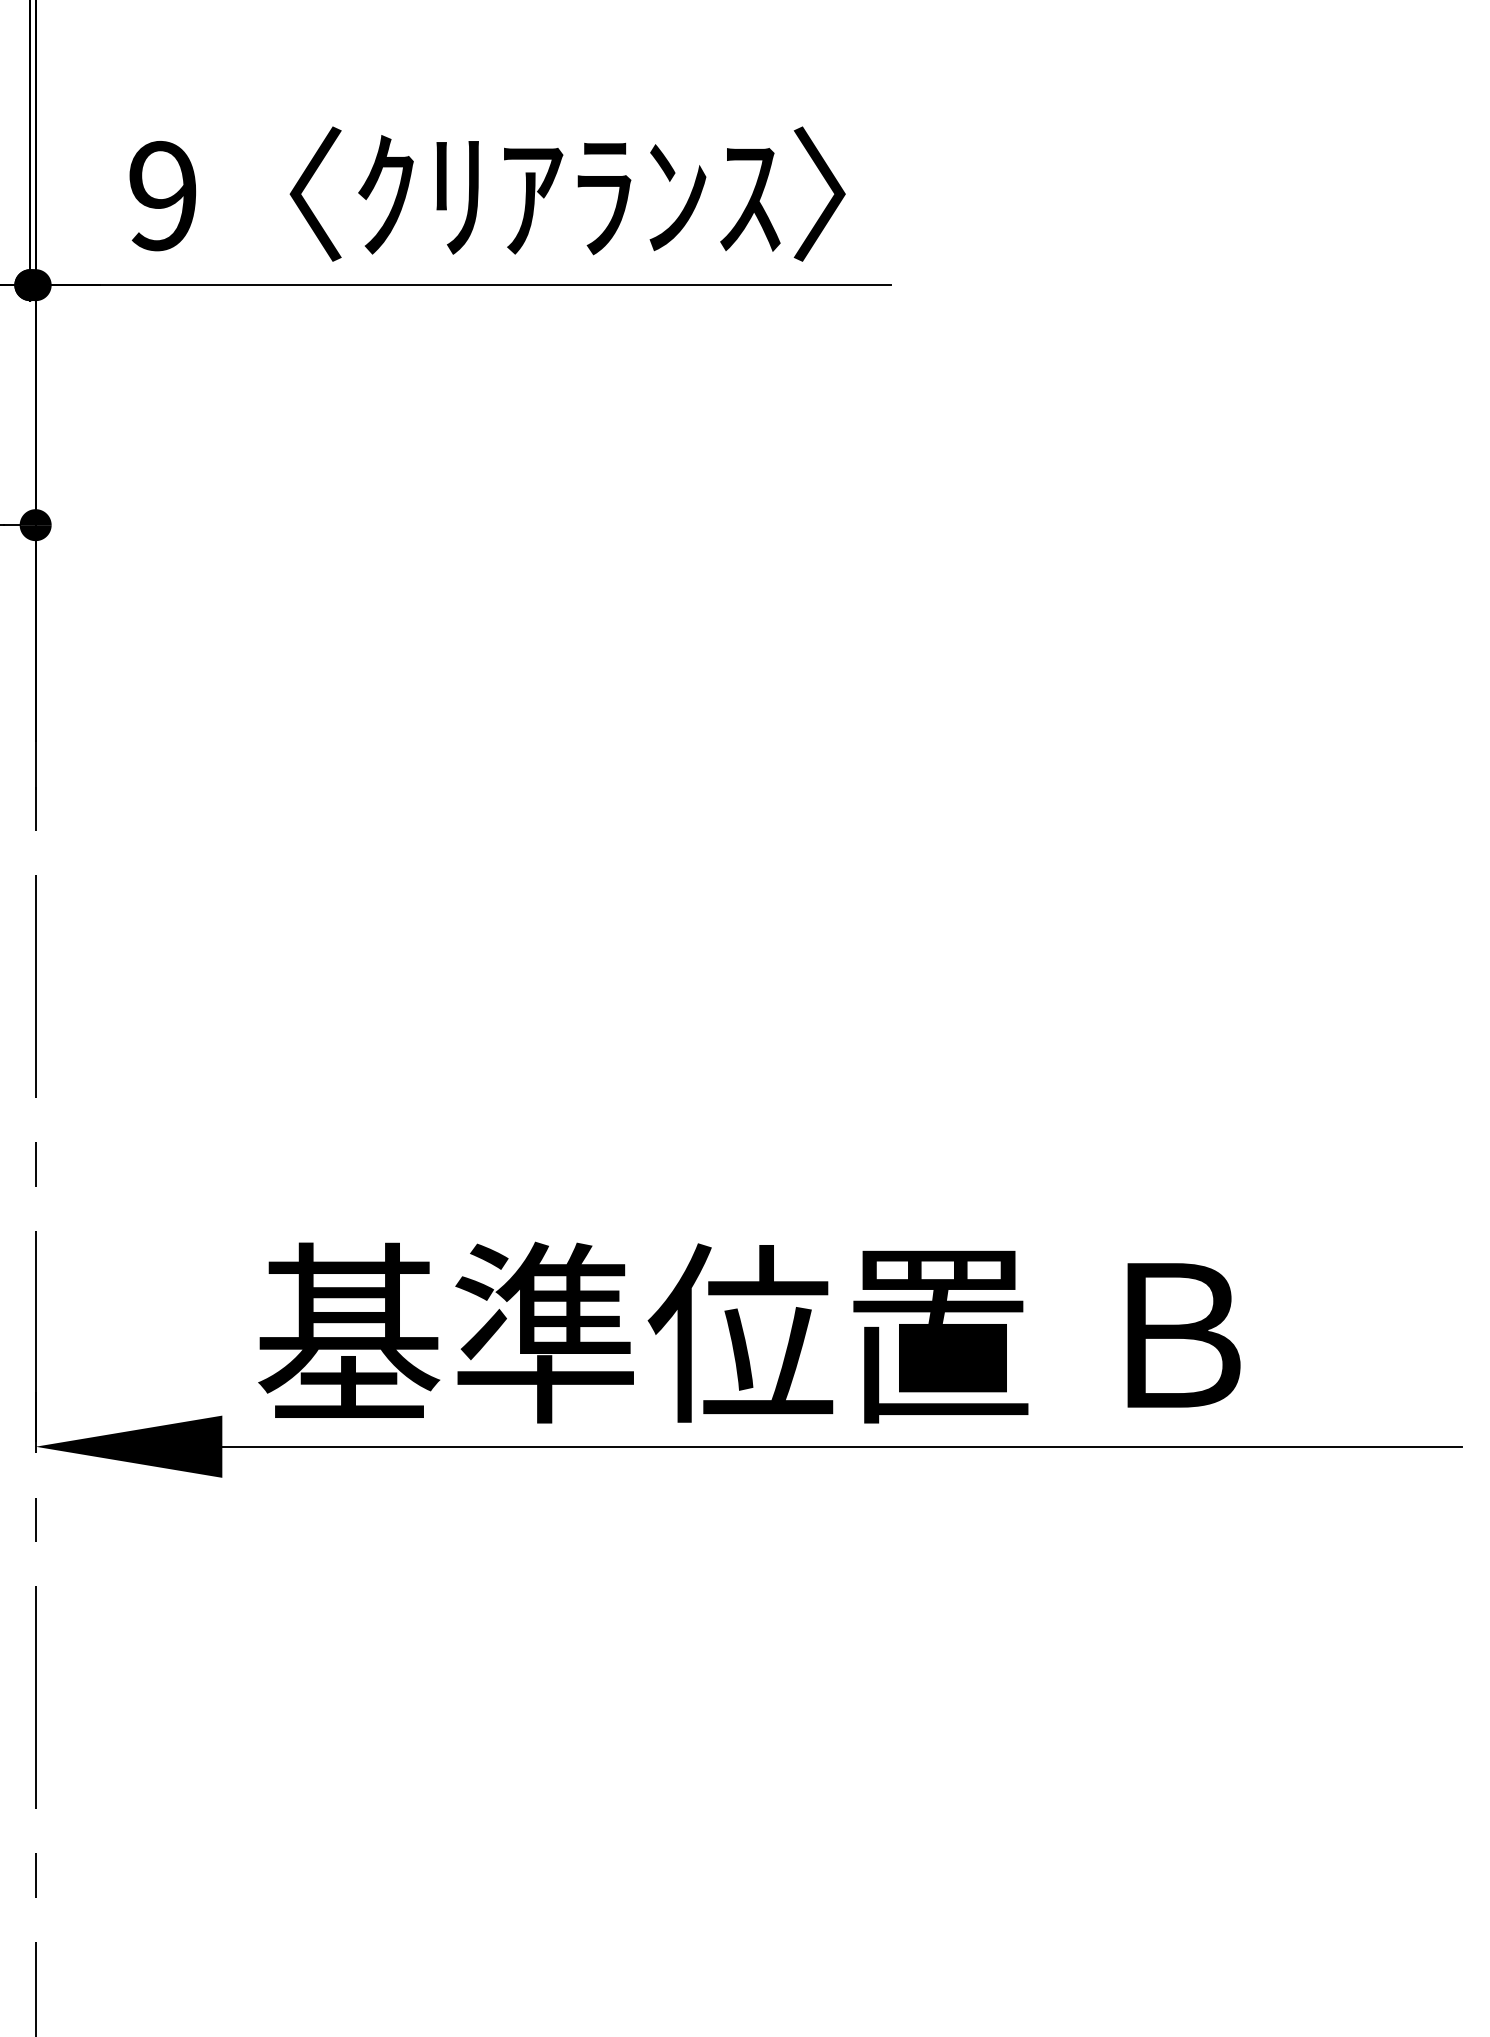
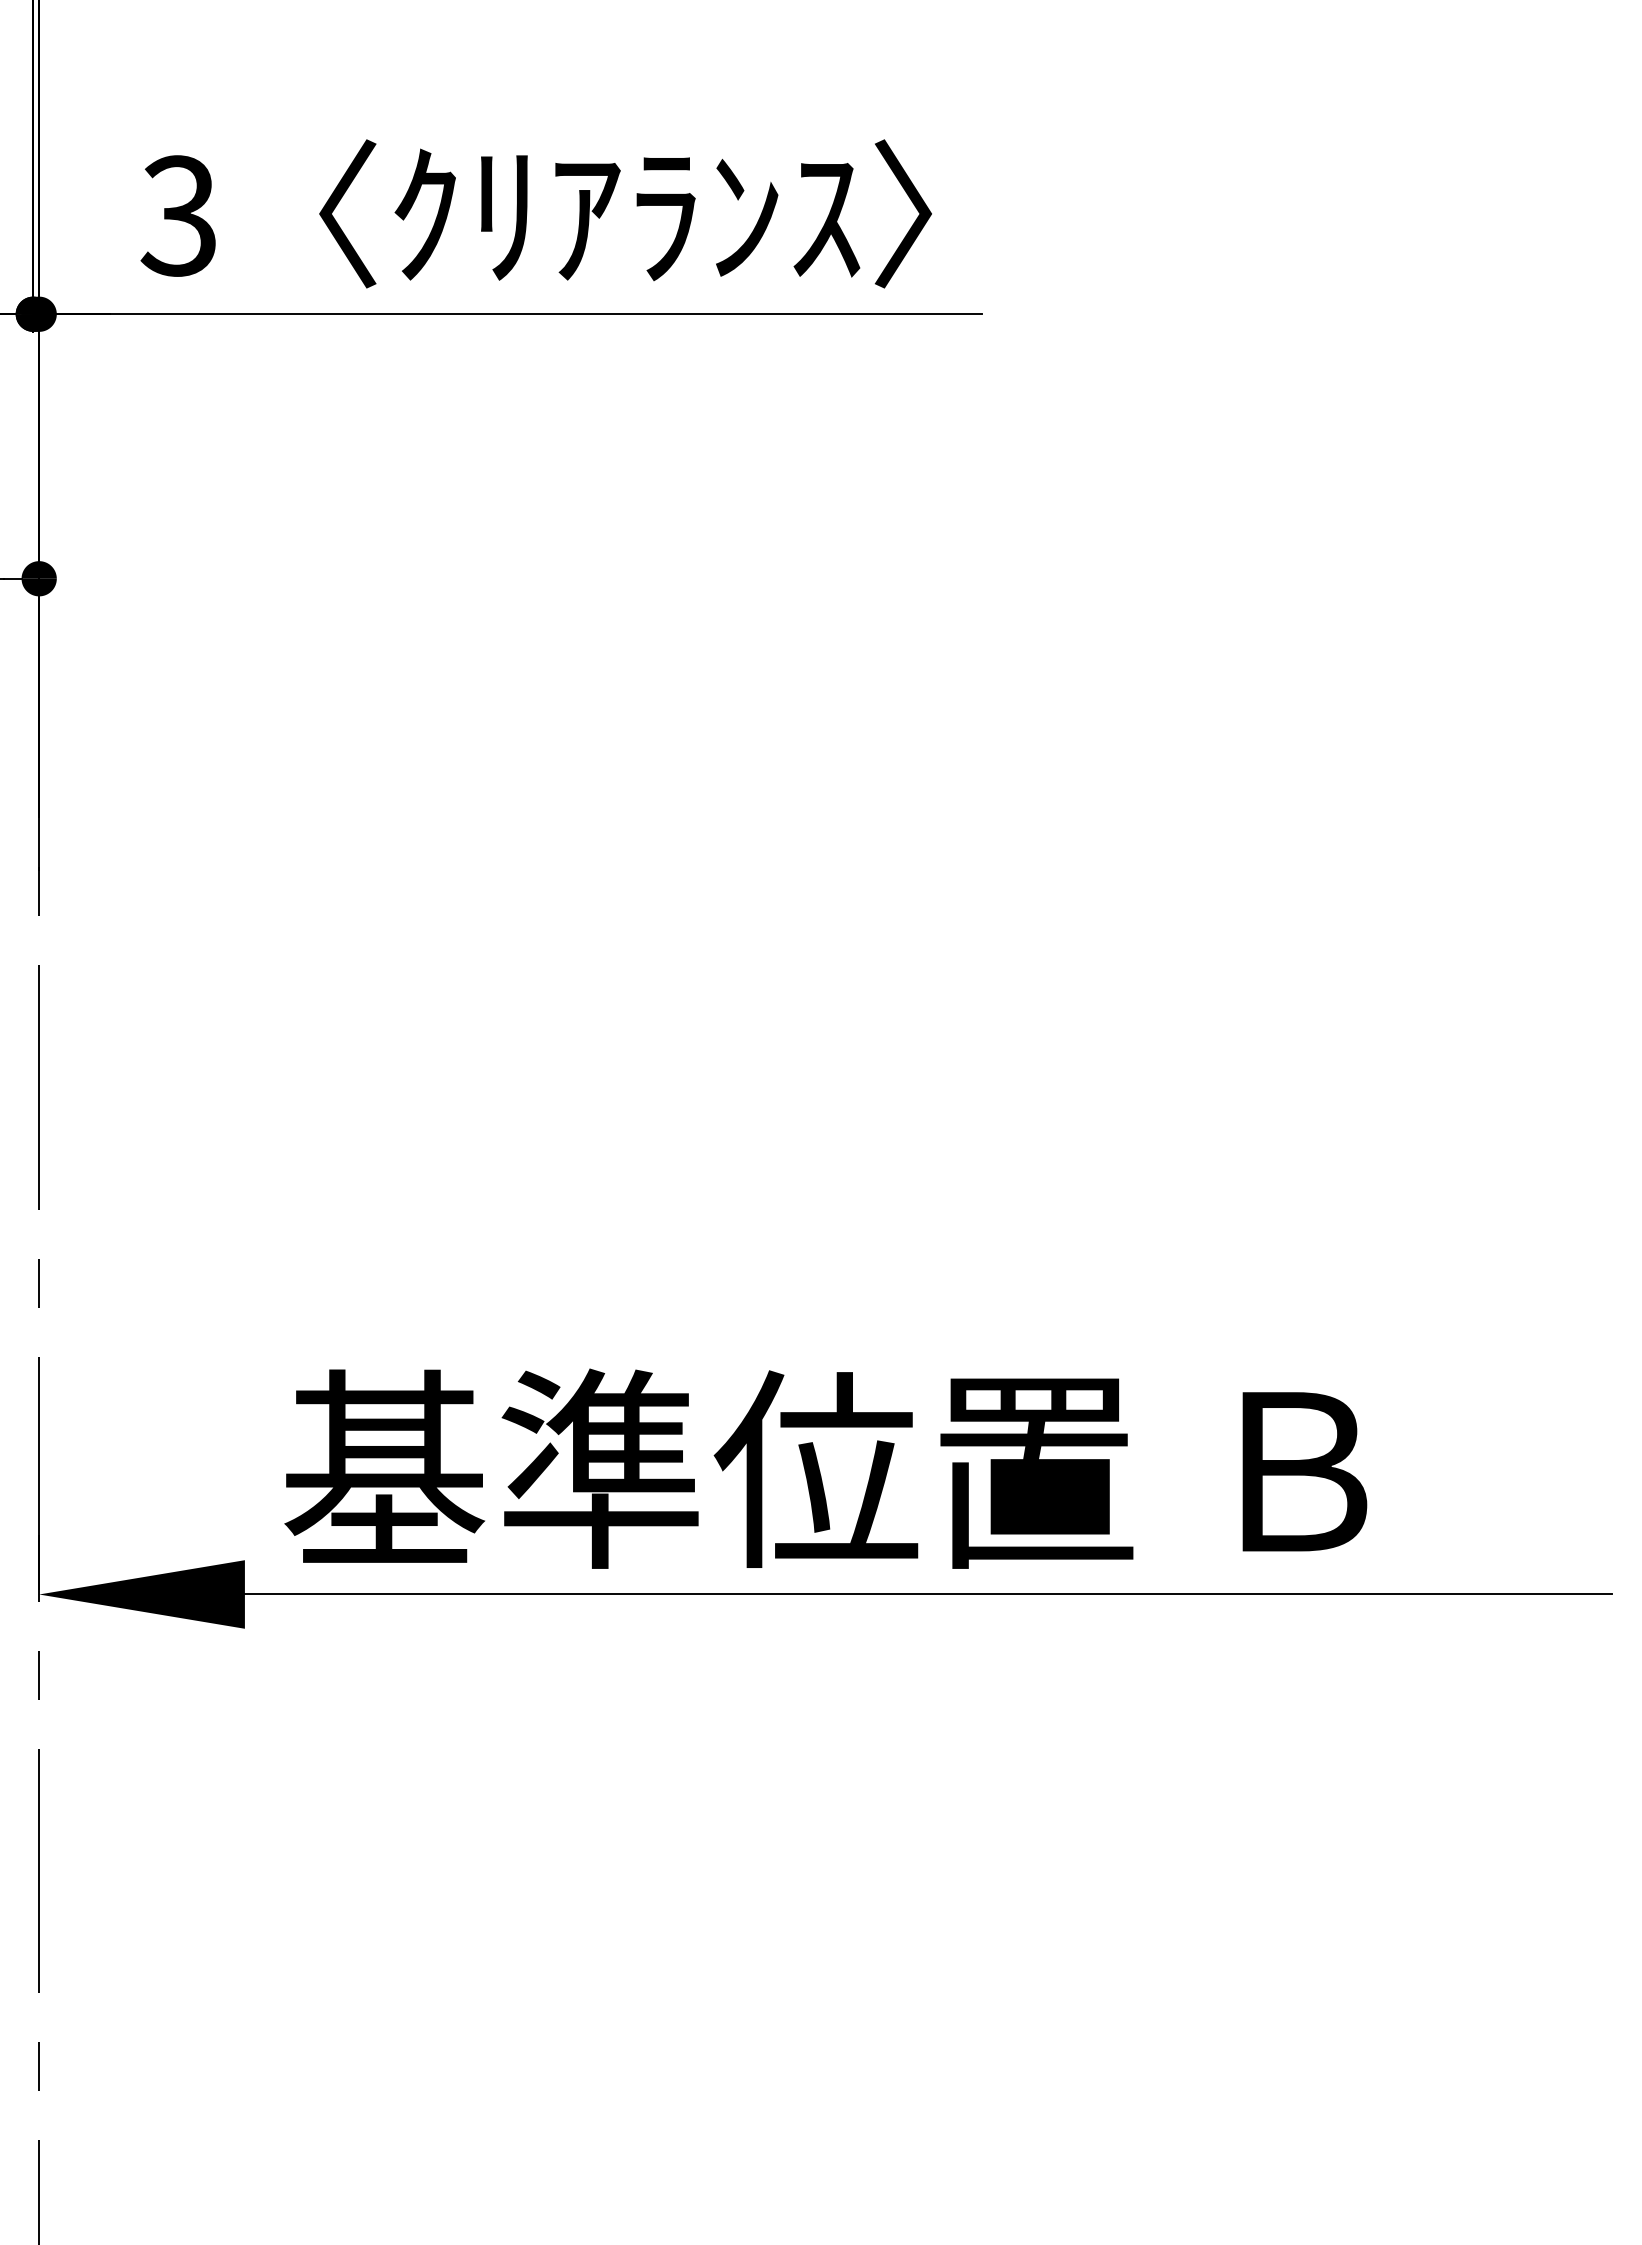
text: (161, 195) -> (177, 215), 9 -> 3

